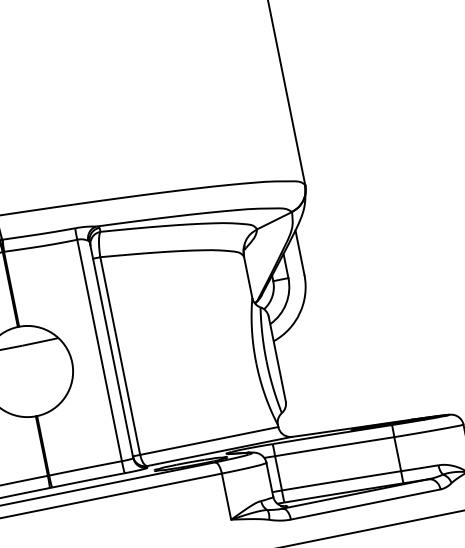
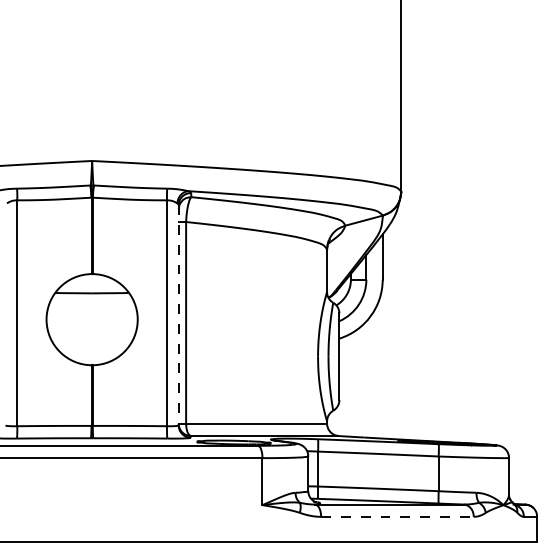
line: (111, 350) -> (178, 315), solid -> dashed
line: (365, 504) -> (397, 516), solid -> dashed

